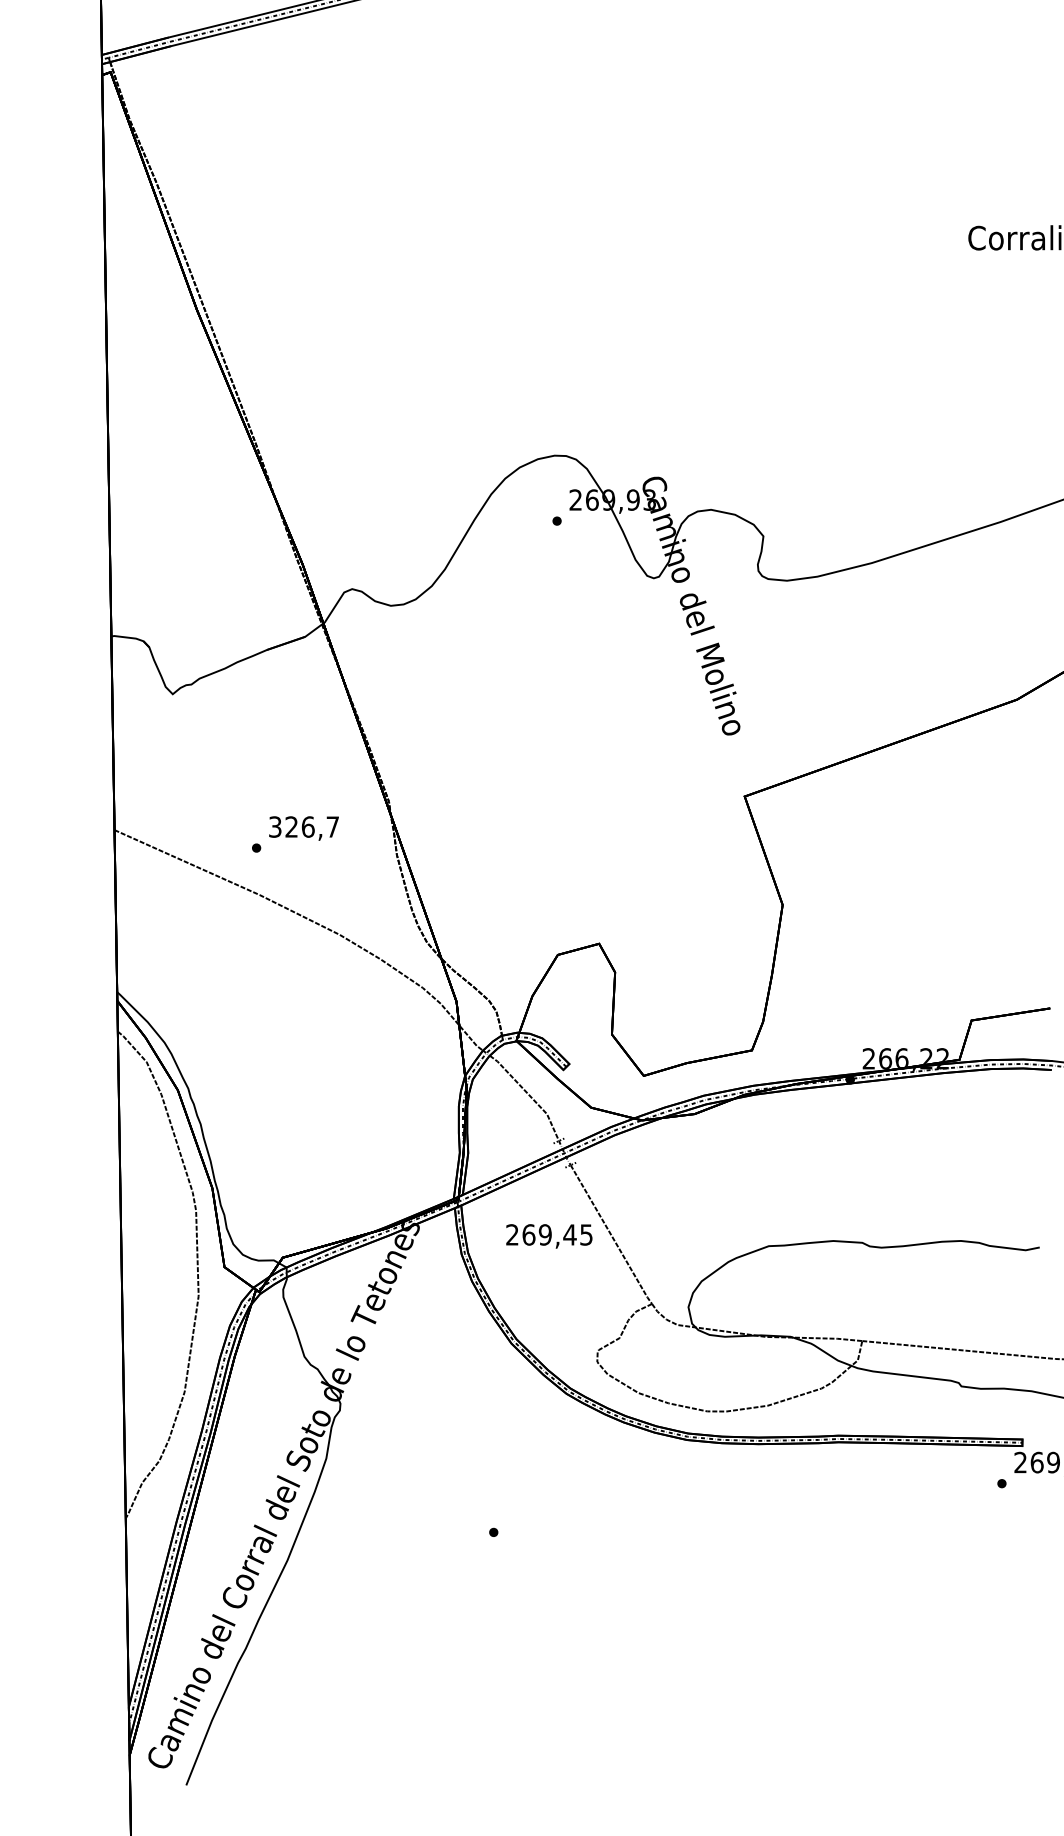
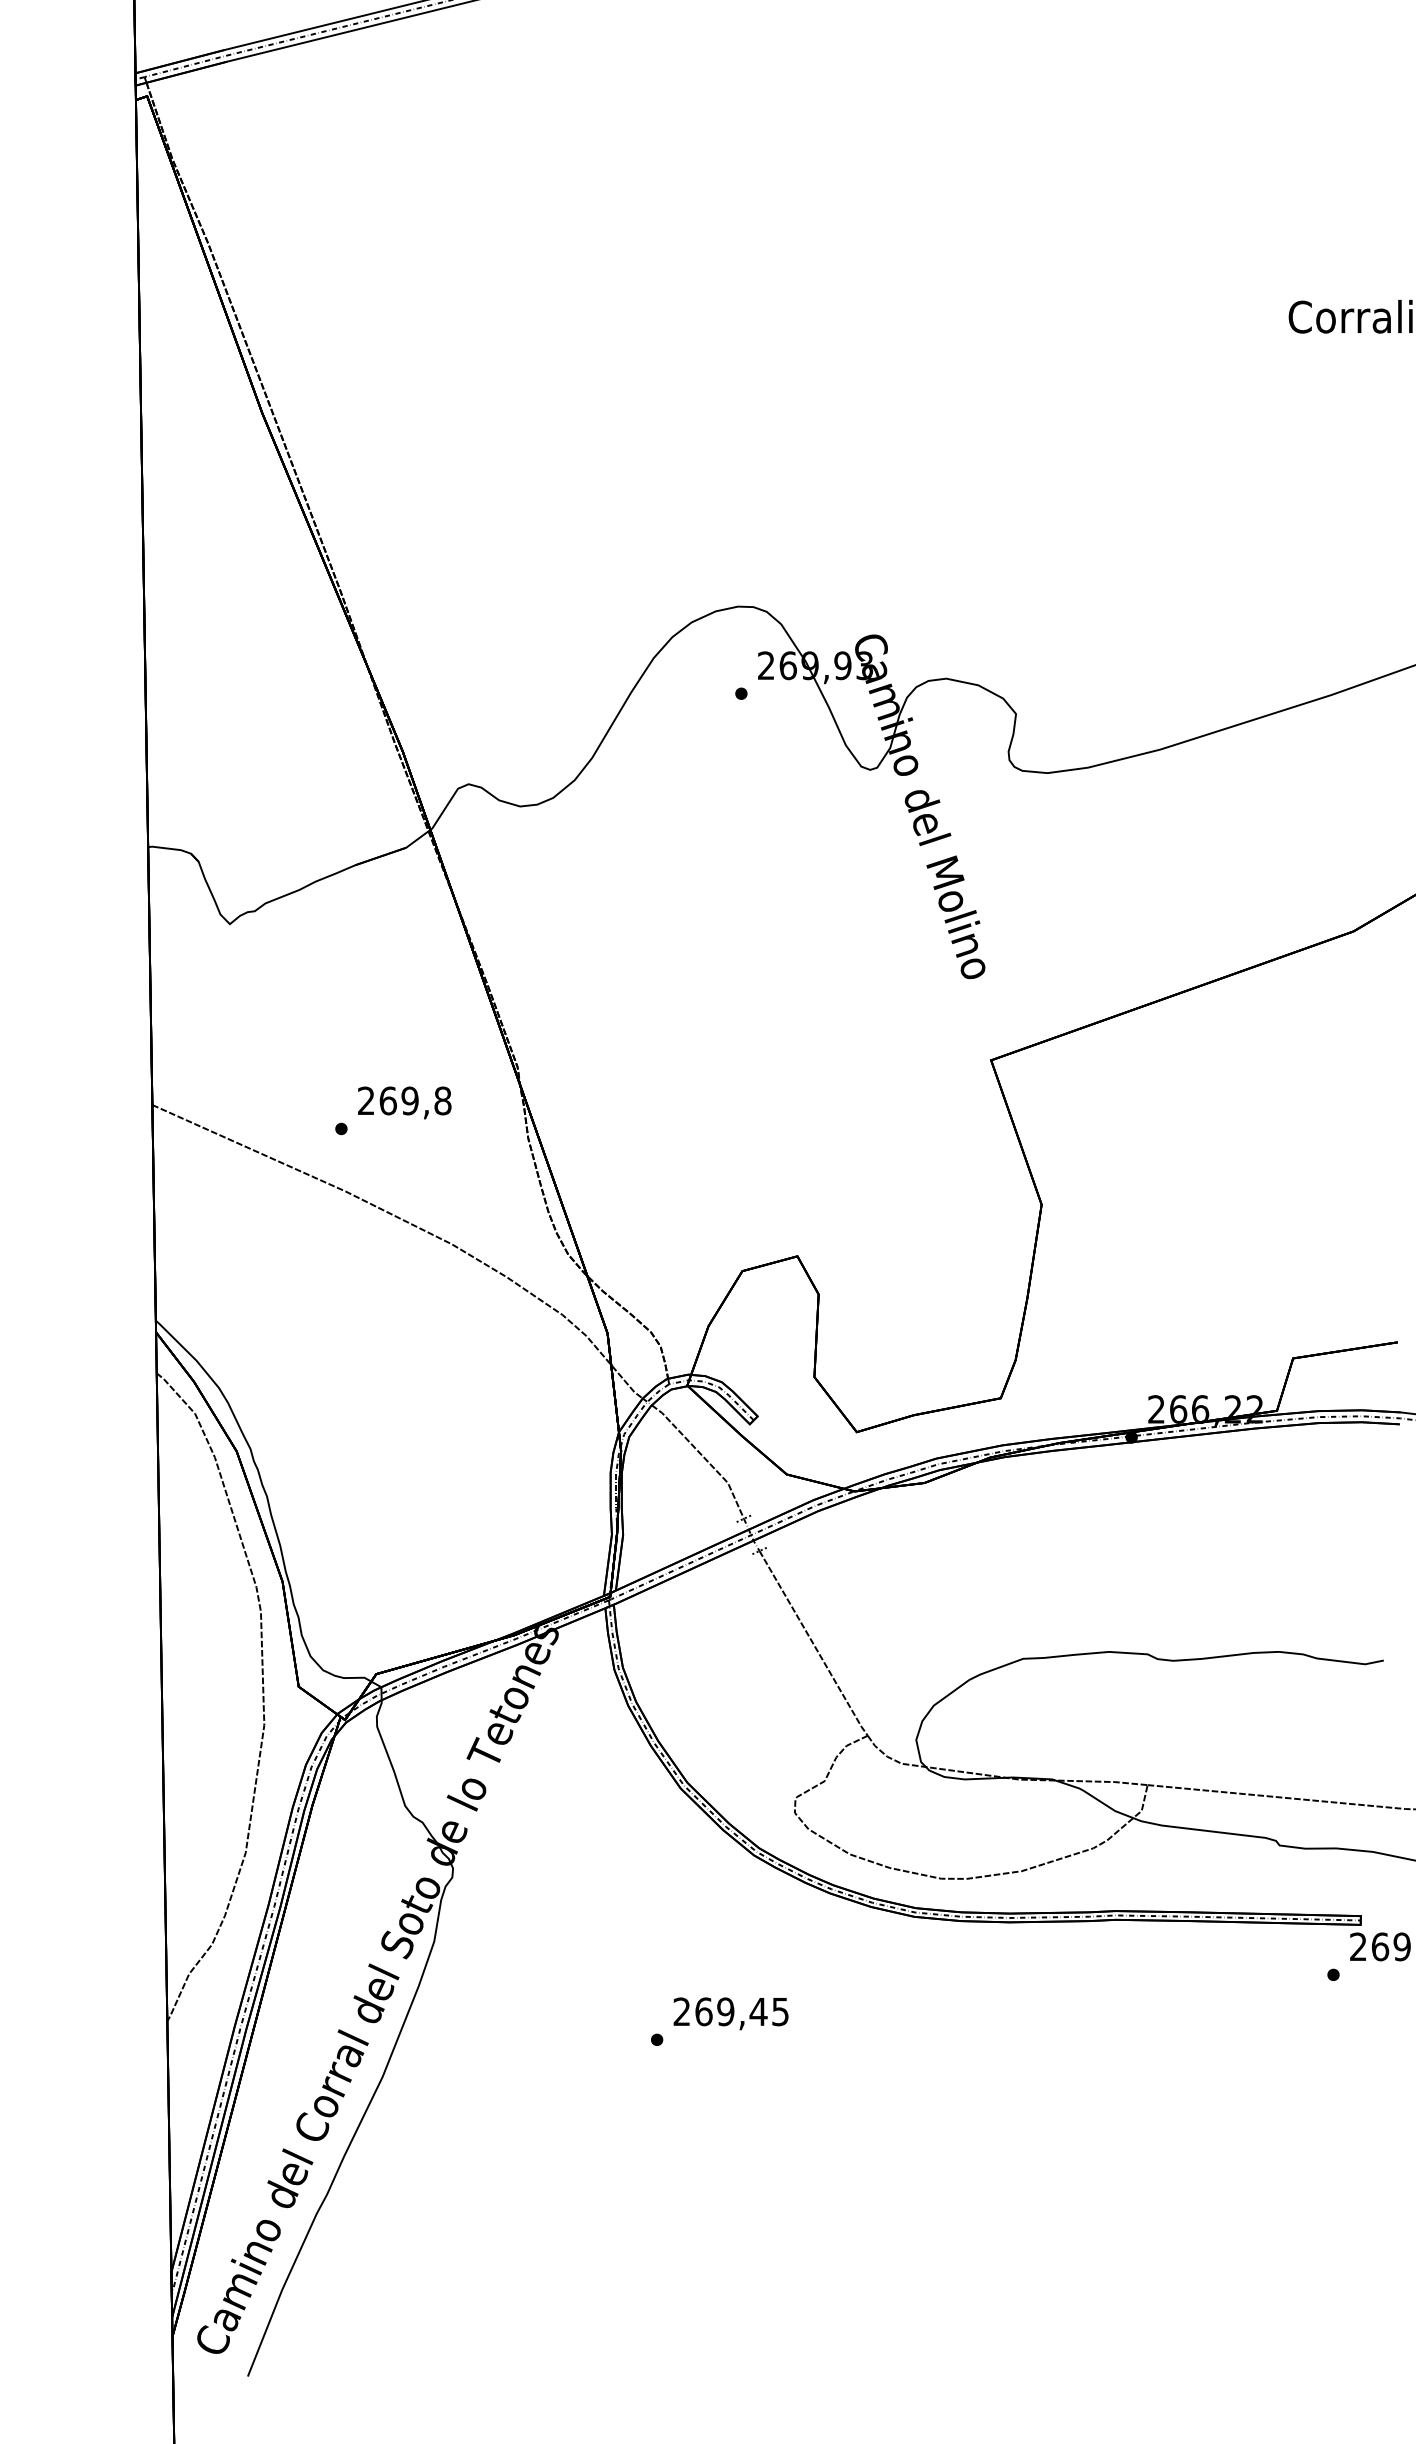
text: (303, 826) -> (404, 1100), 326,7 -> 269,8
text: (548, 1236) -> (730, 2013), moved

